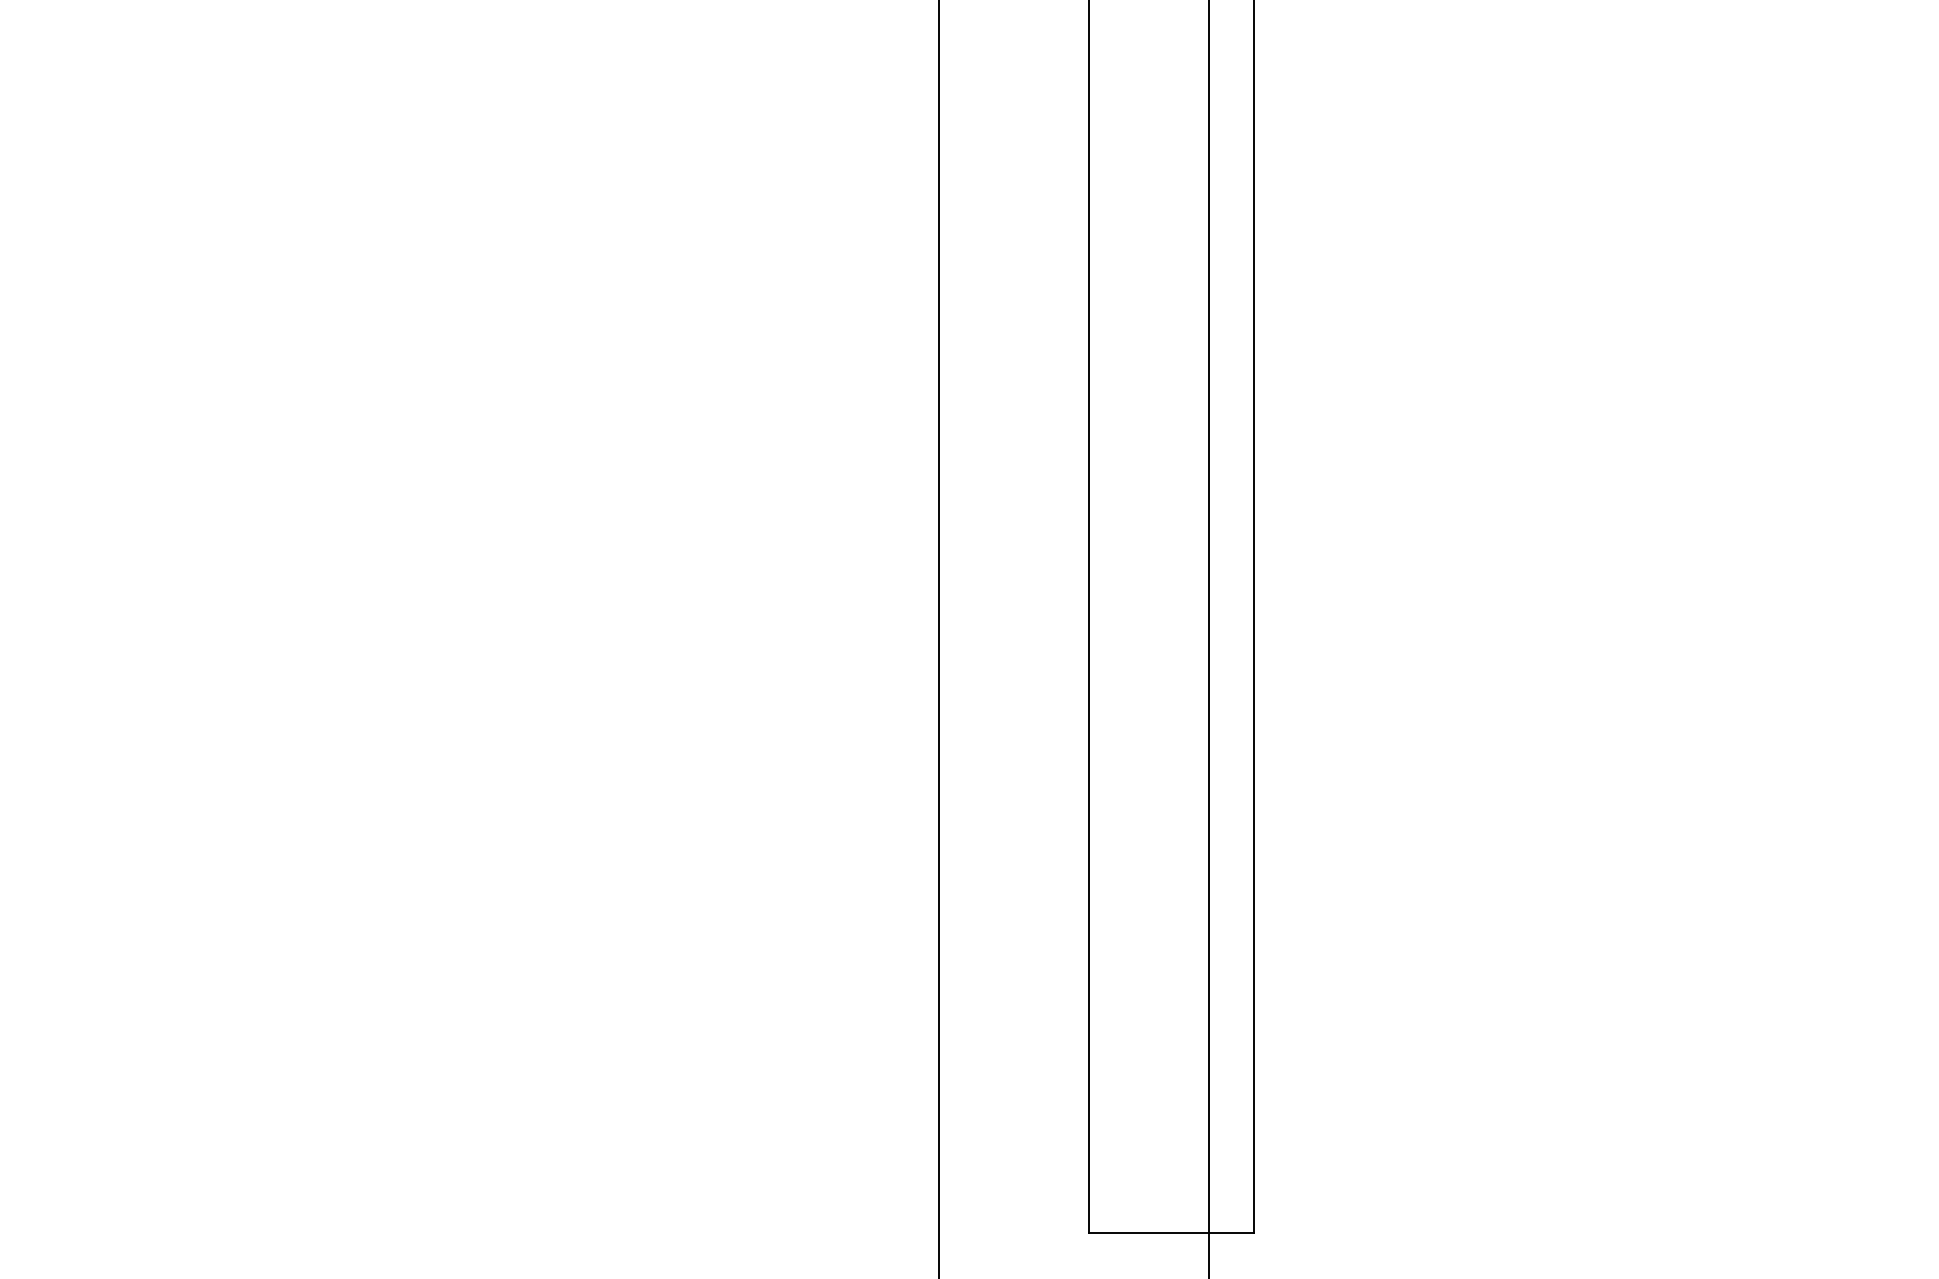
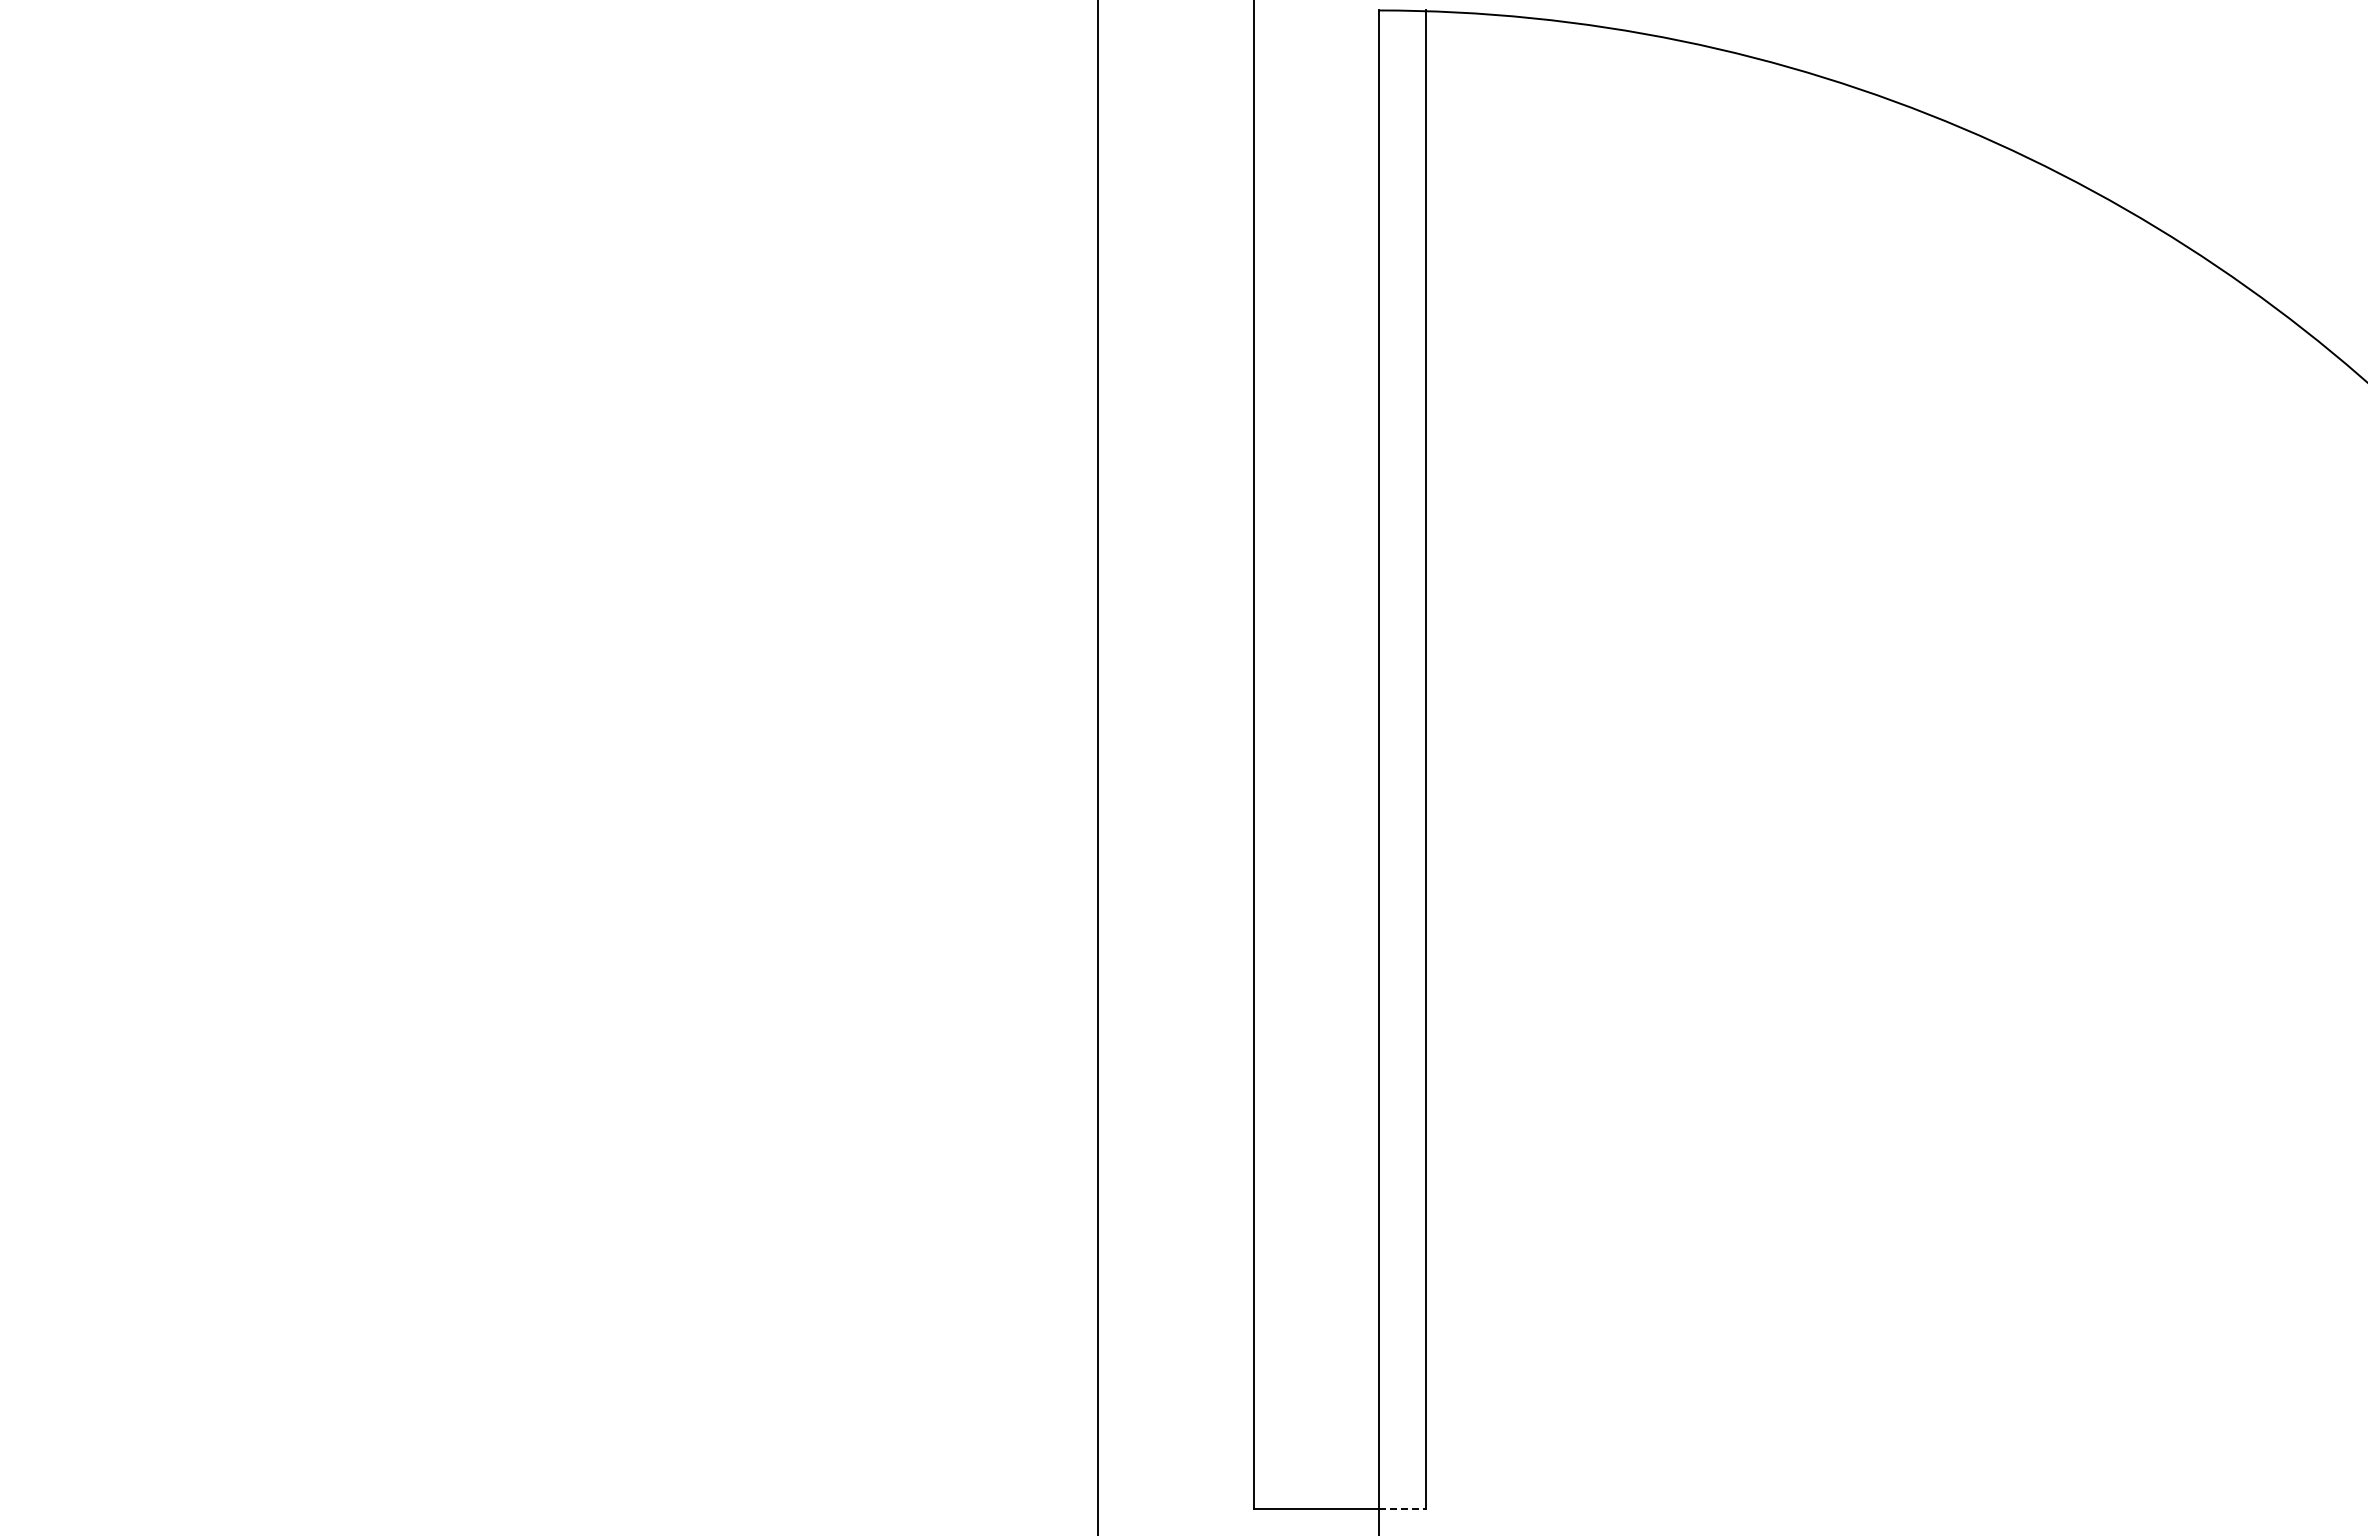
line: (1231, 1232) -> (1402, 1509), solid -> dashed

